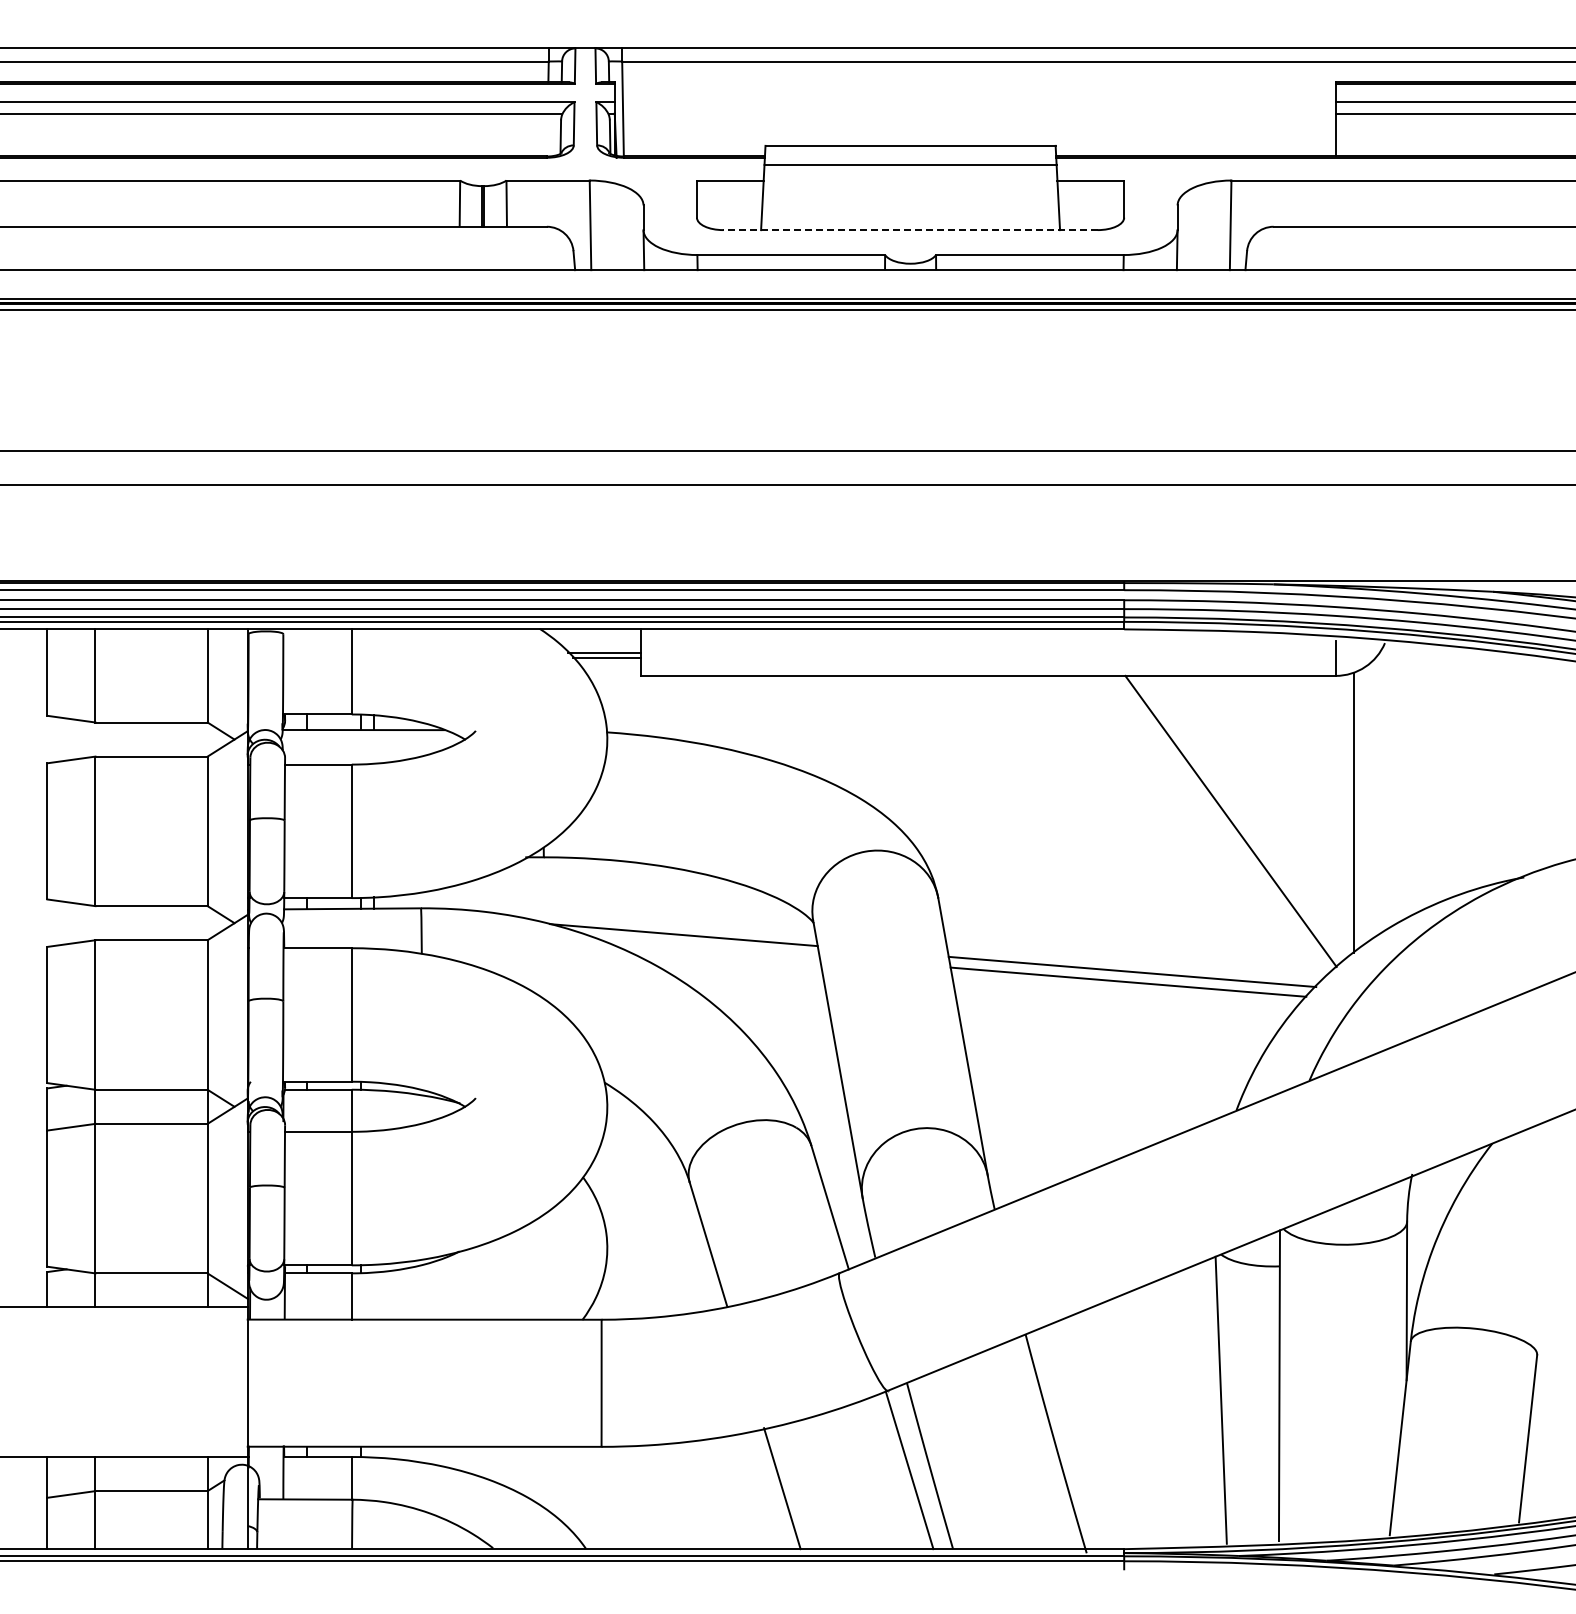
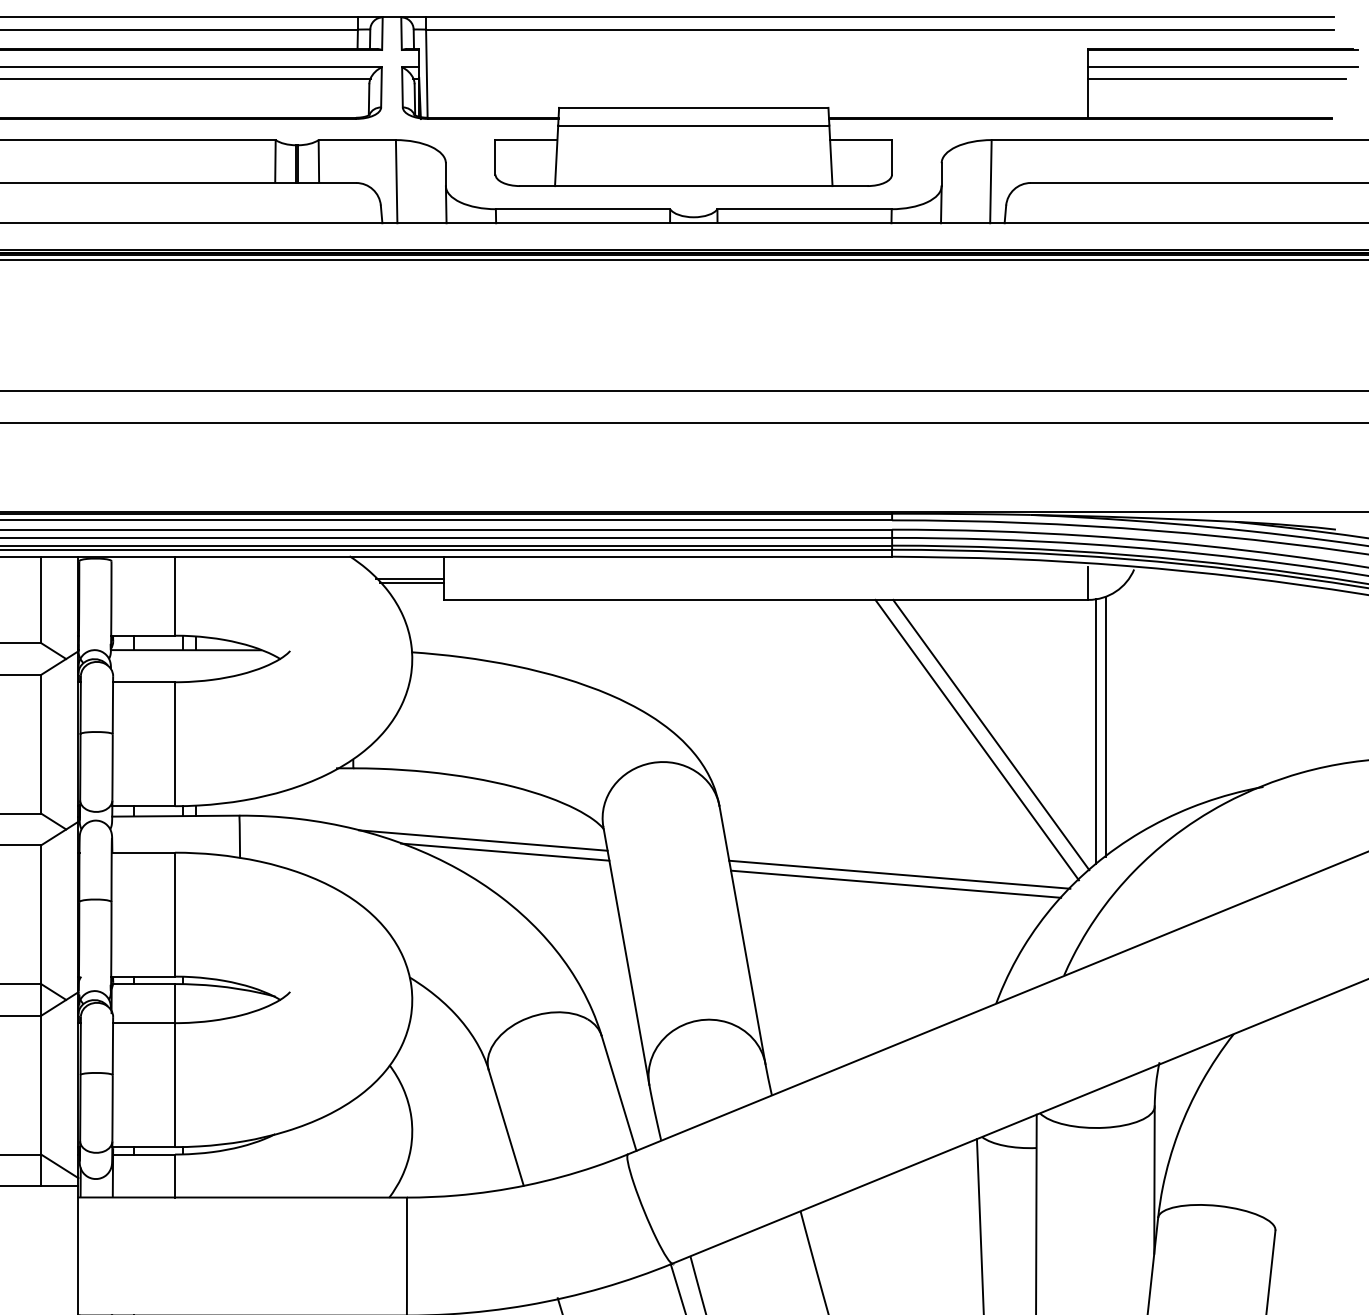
line: (910, 230) -> (693, 186), dashed -> solid
line: (1344, 817) -> (1096, 731), added
line: (1215, 826) -> (976, 739), added
line: (707, 947) -> (505, 852), added

